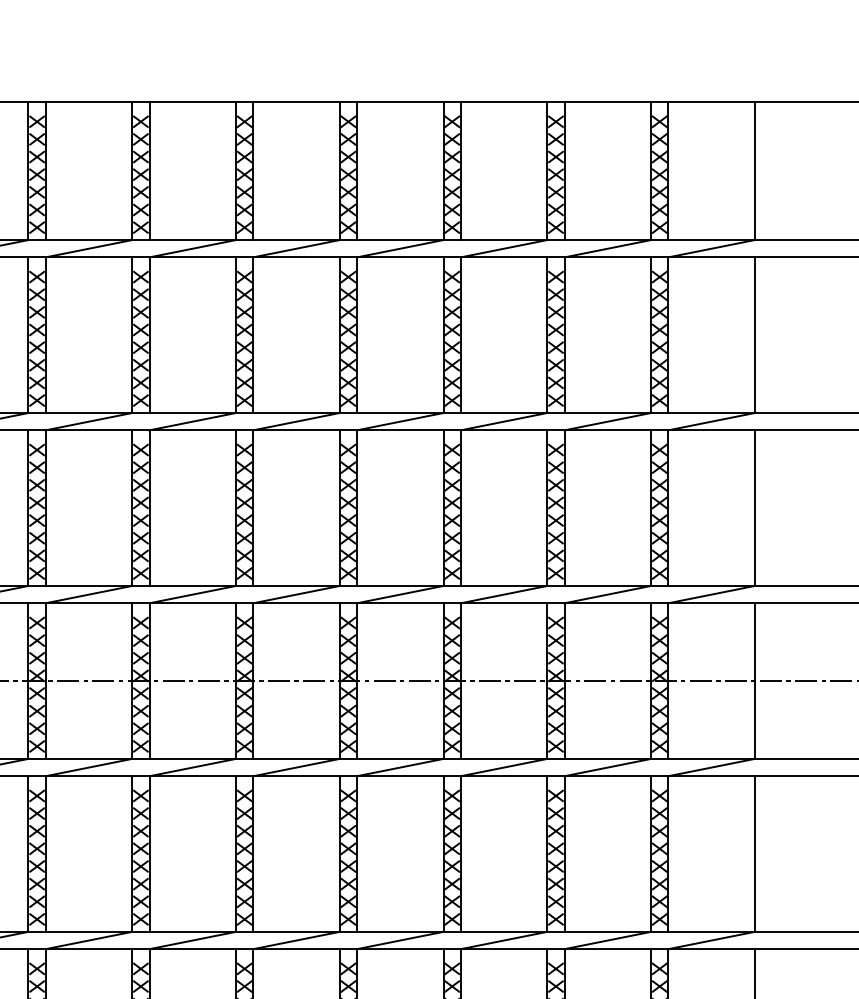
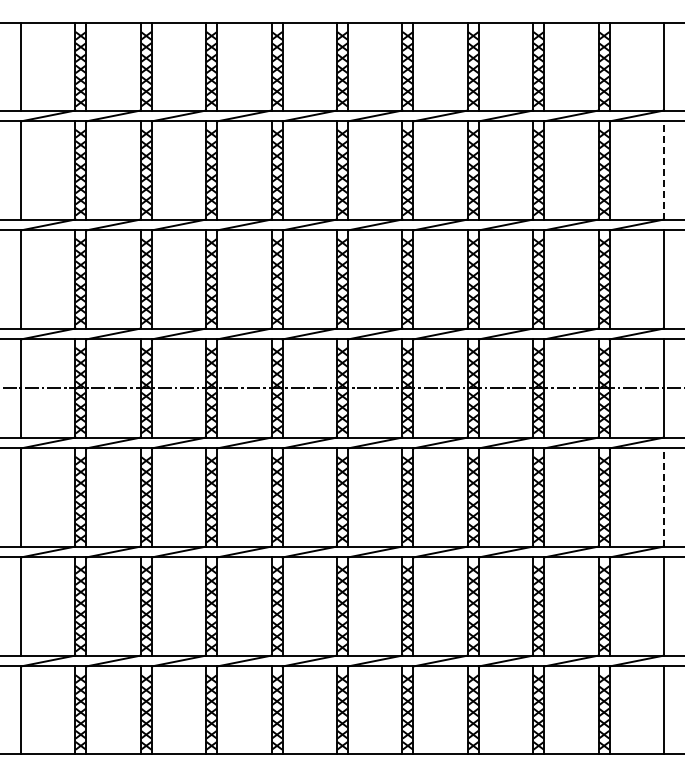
line: (755, 333) -> (664, 169), solid -> dashed
line: (755, 854) -> (664, 497), solid -> dashed

